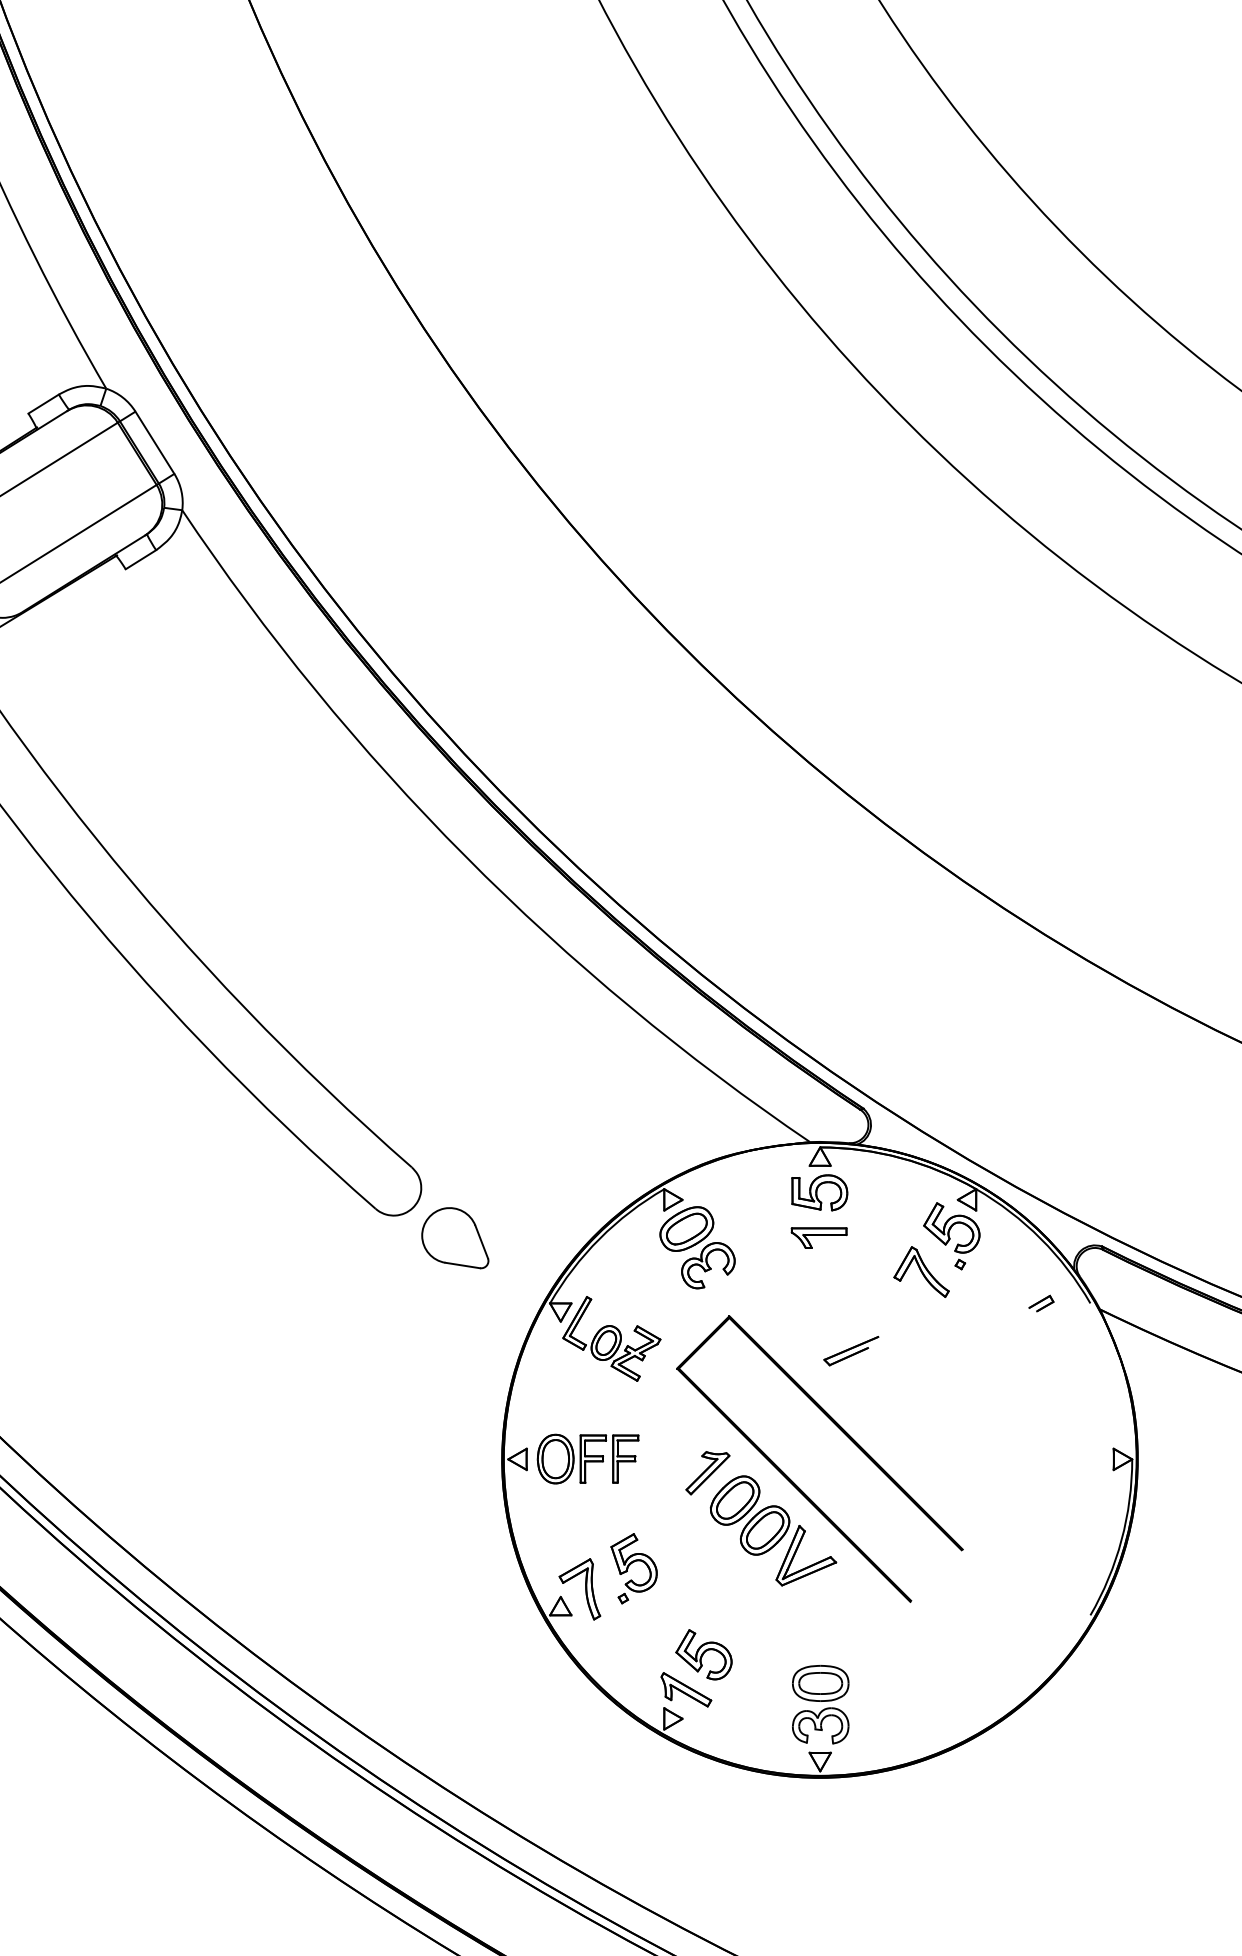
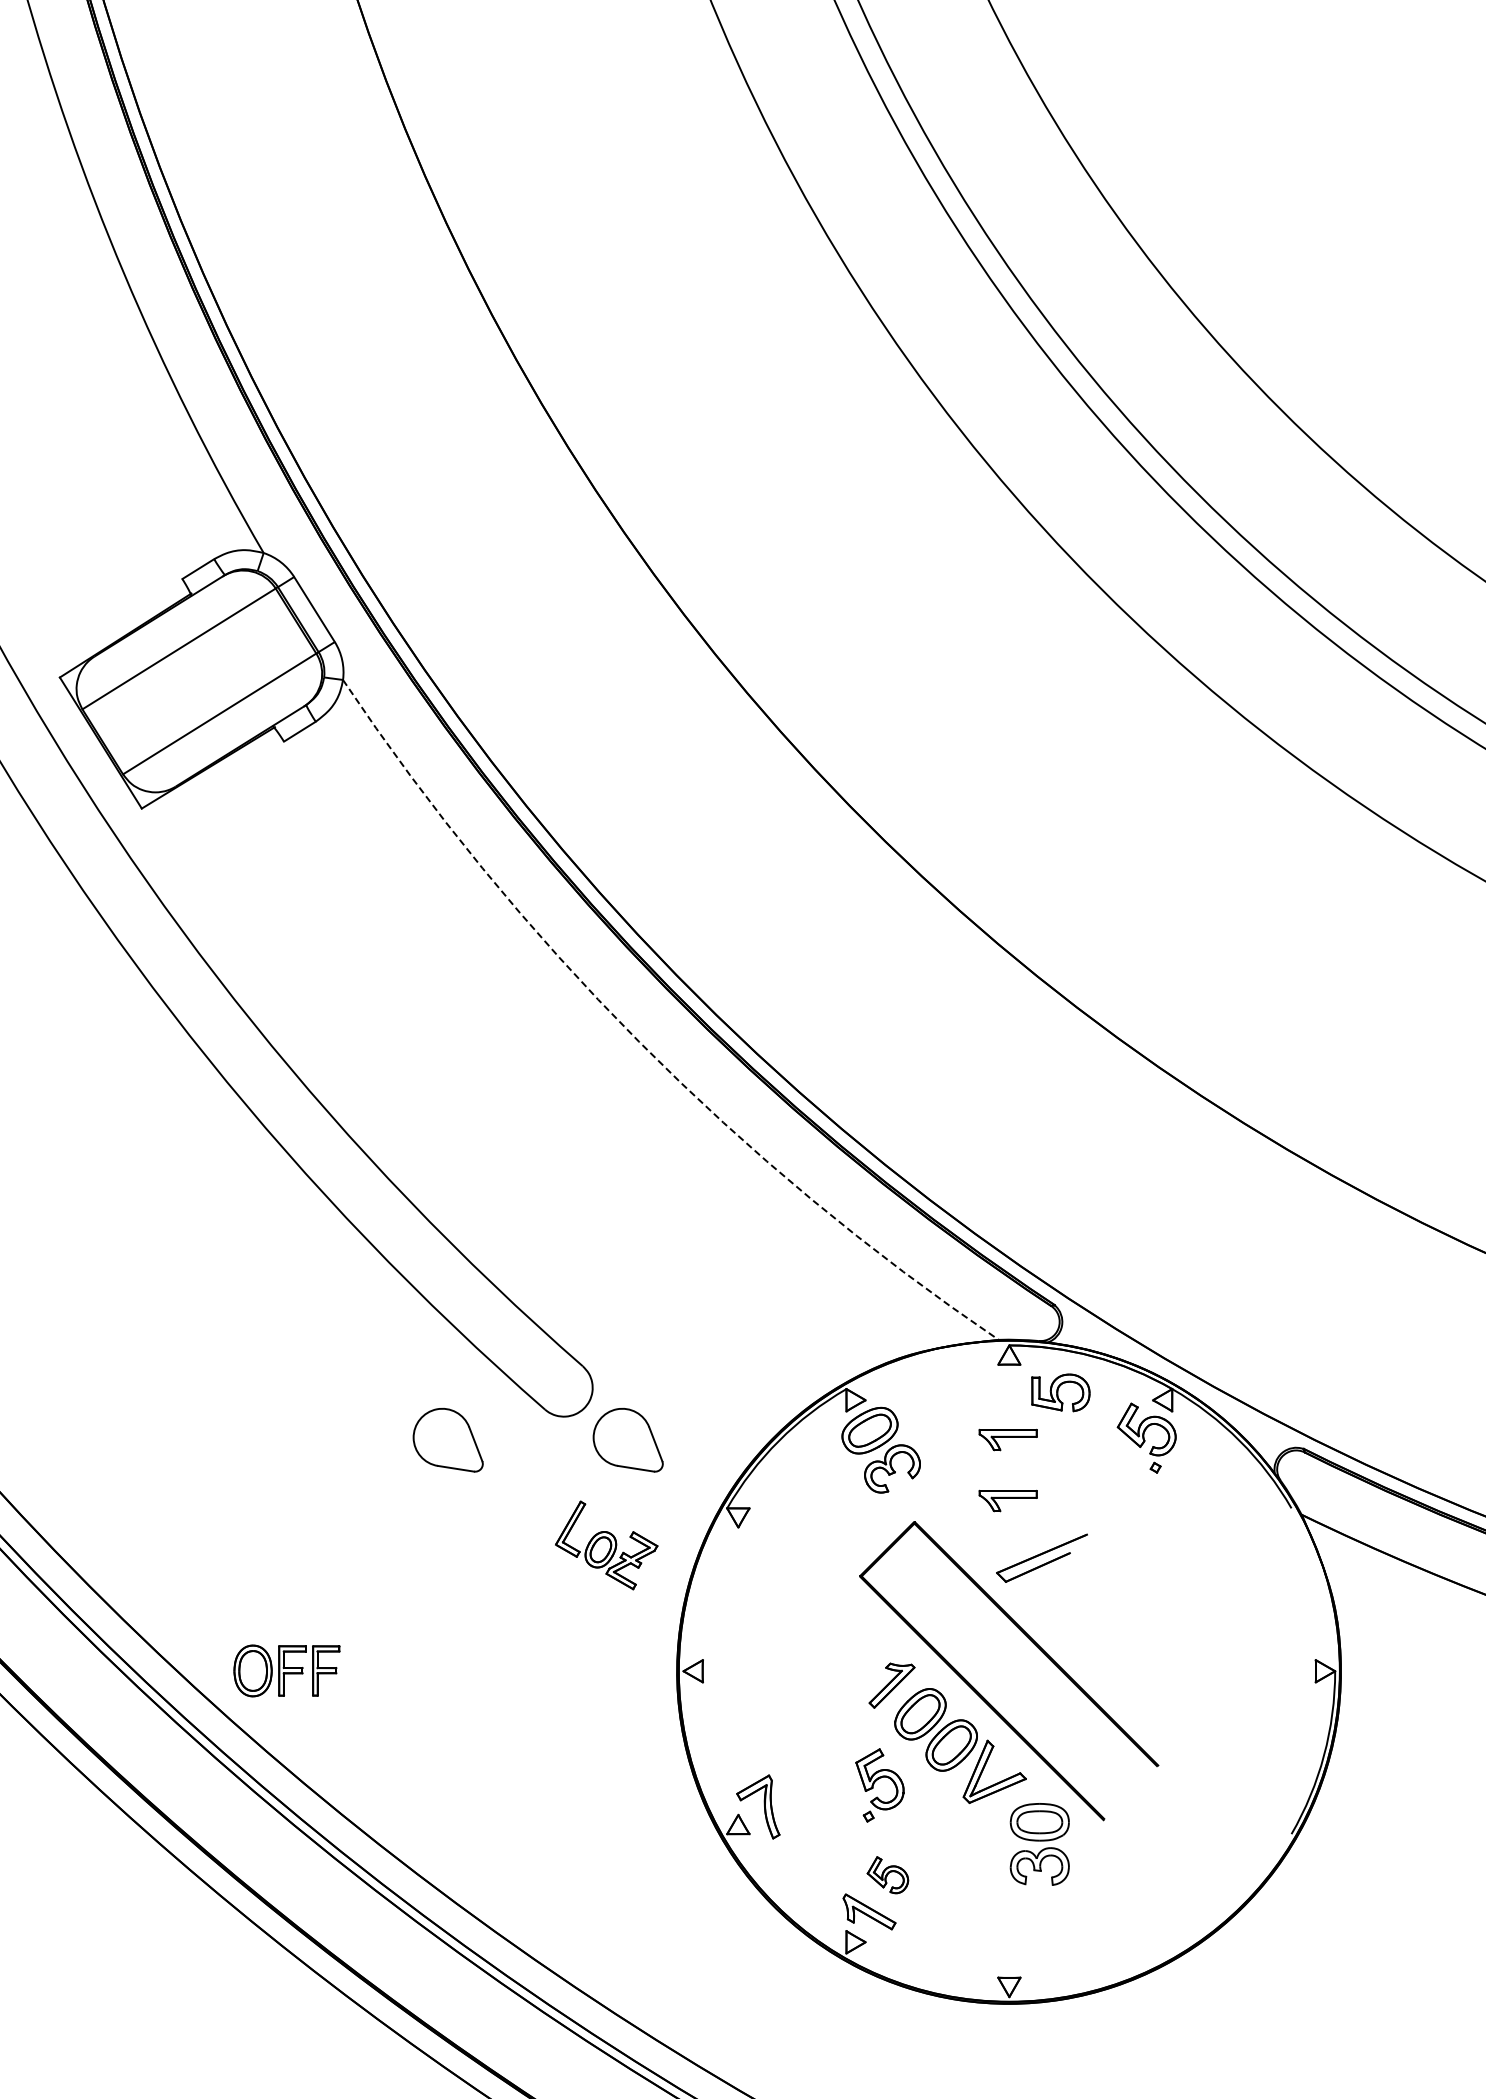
arc: (465, 856) -> (638, 1041), solid -> dashed
part: (819, 1192) -> (1060, 1392), moved
part: (282, 1238) -> (447, 1440), added
part: (920, 1271) -> (1114, 1475), removed
part: (818, 1295) -> (1007, 1500), added
part: (1040, 1303) -> (1239, 1508), removed
part: (611, 1338) -> (606, 1545), moved
part: (851, 1350) -> (1041, 1557), size x1.6
part: (587, 1458) -> (286, 1670), moved
part: (633, 1568) -> (879, 1785), moved
part: (703, 1653) -> (887, 1874), size x0.7
part: (820, 1704) -> (1039, 1844), moved

